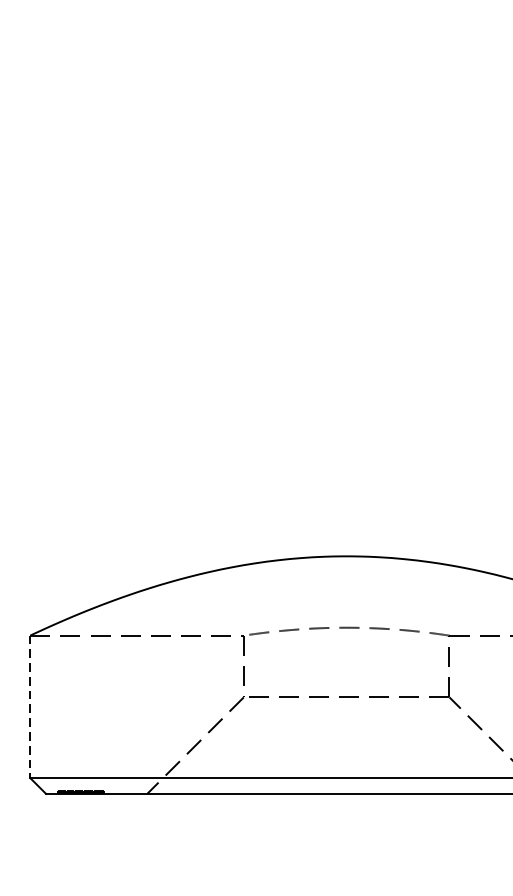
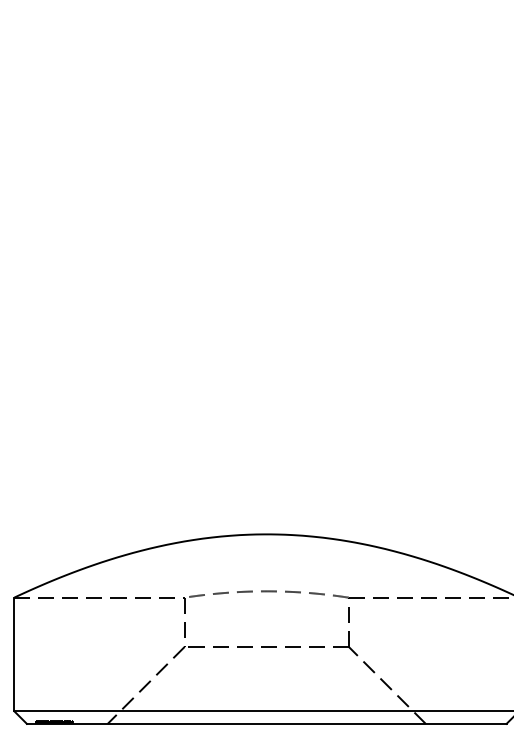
line: (30, 706) -> (14, 654), dashed -> solid

